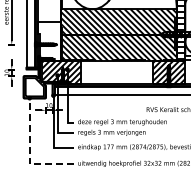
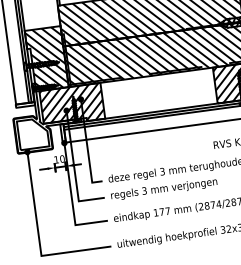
hatch: (49, 41) -> (46, 58), added
line: (29, 153) -> (38, 239), dashed -> solid

